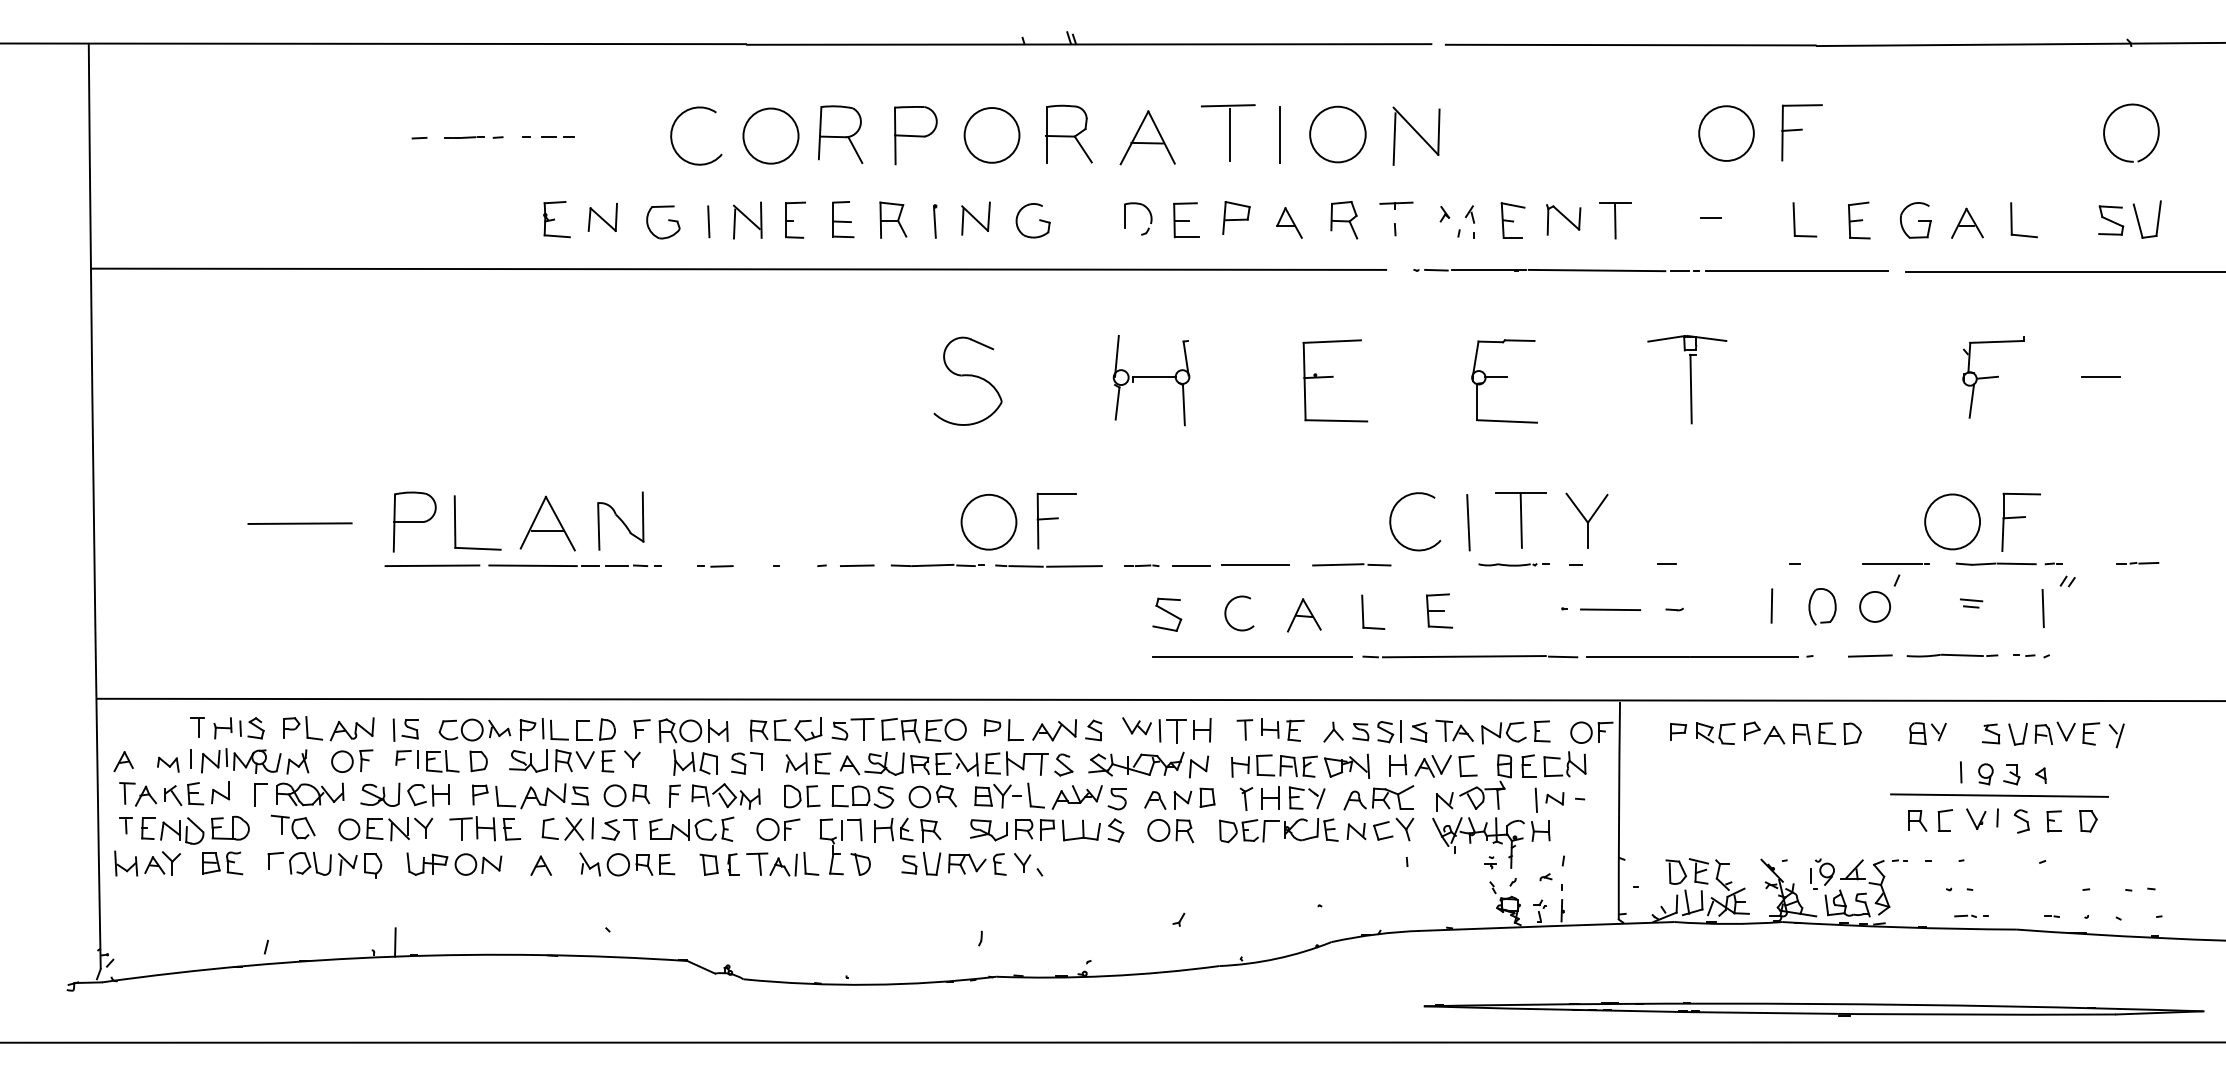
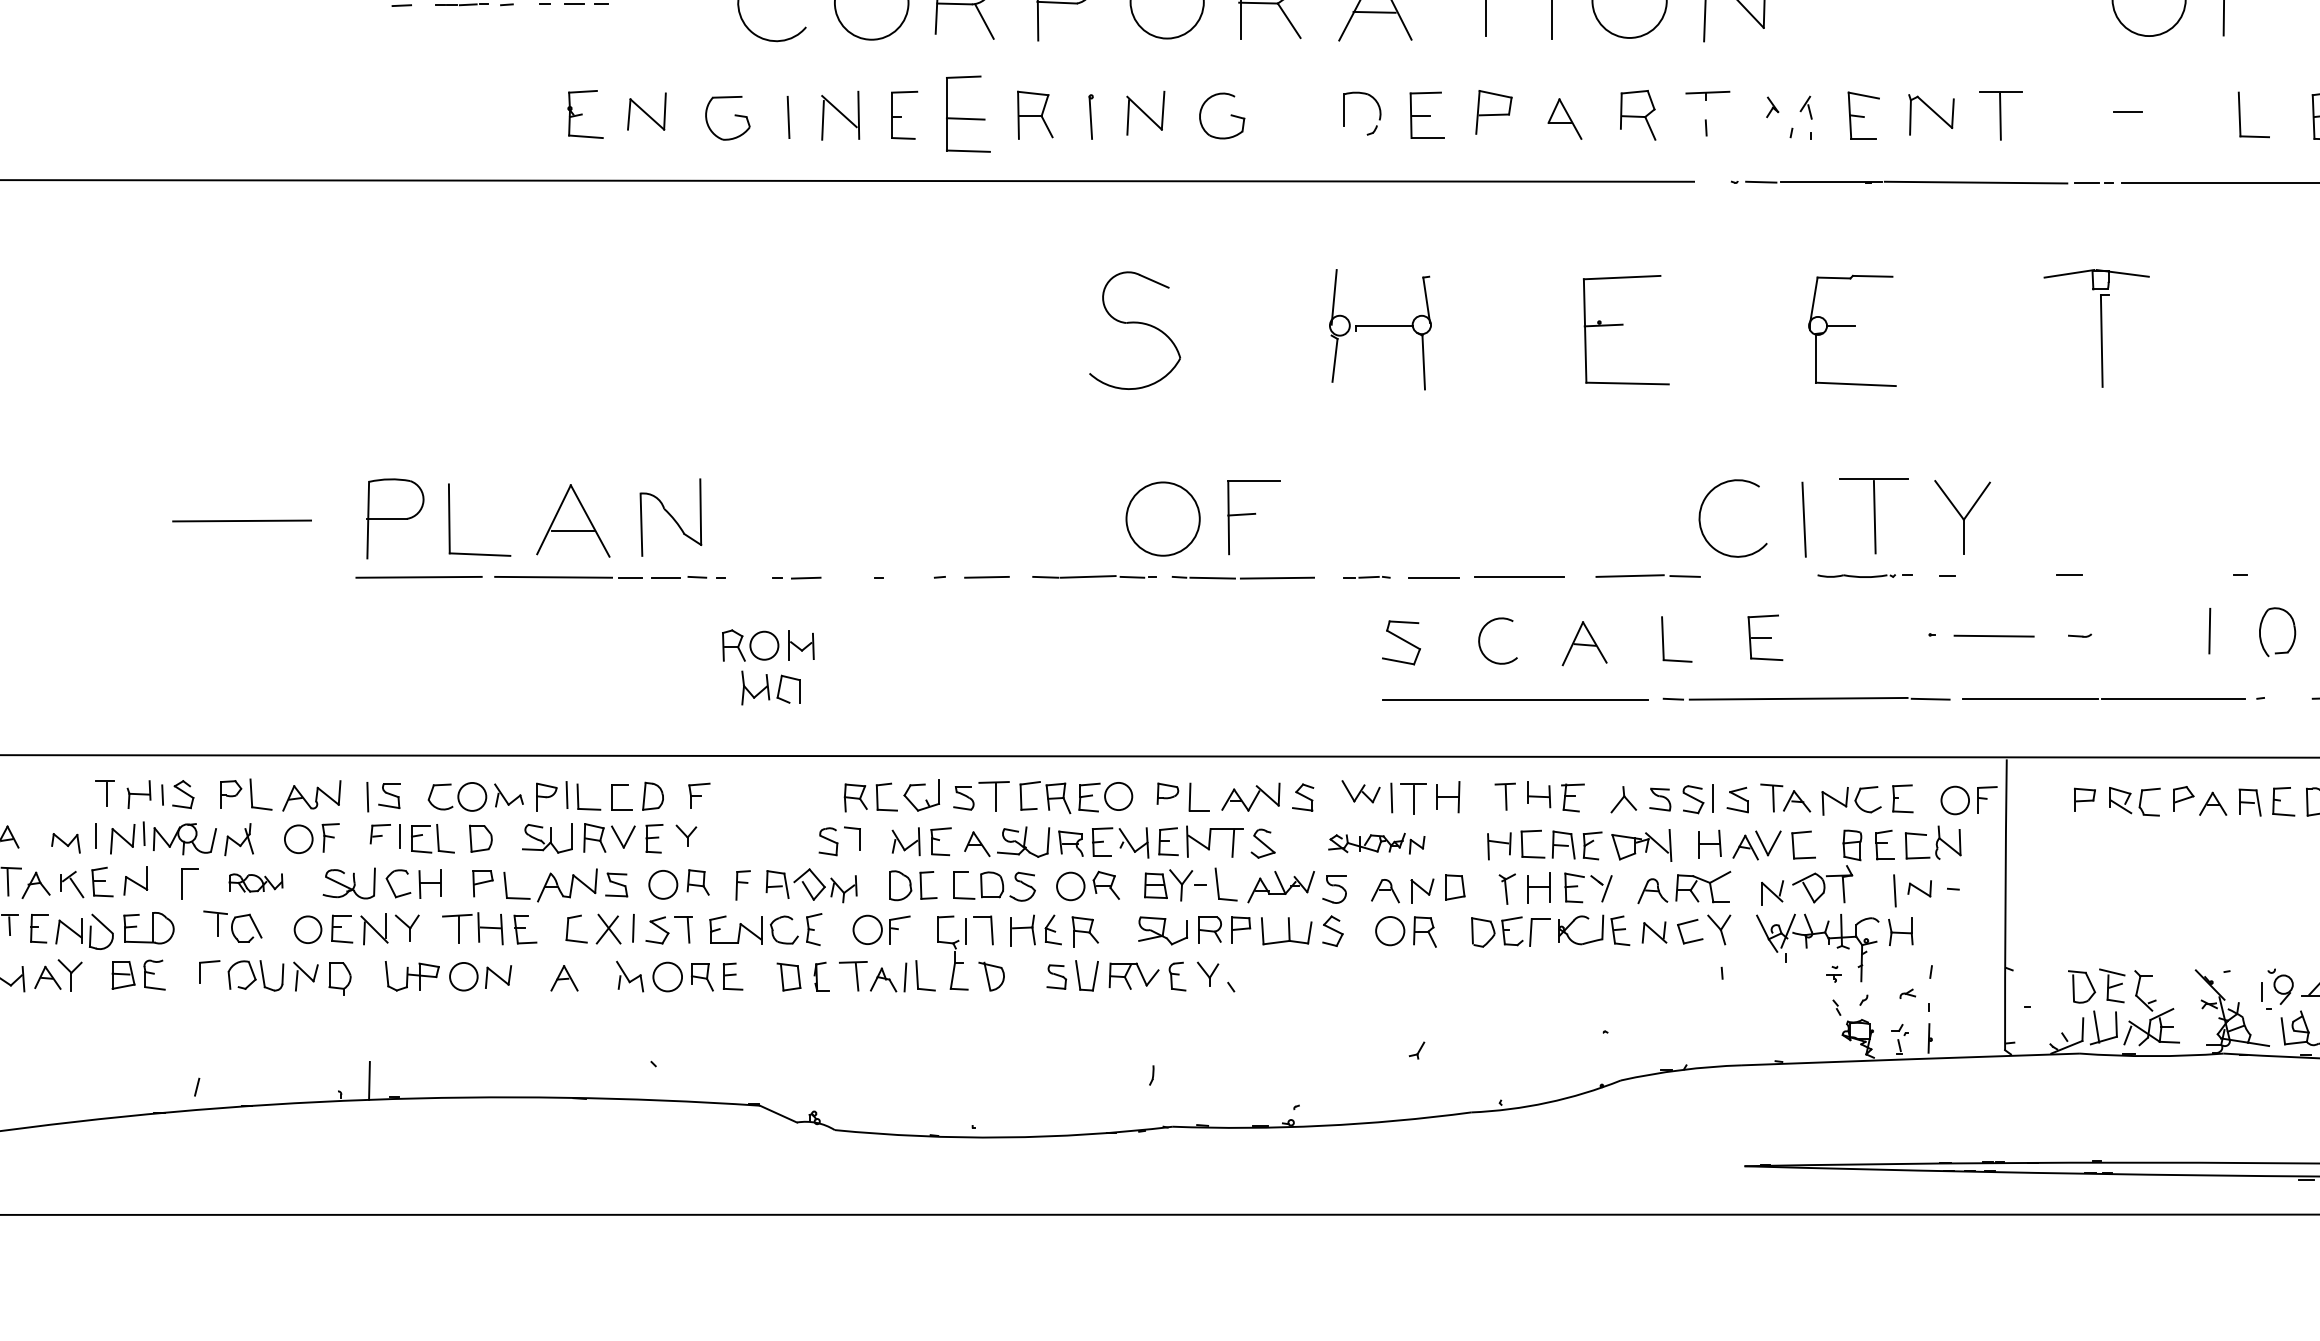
part: (843, 219) -> (968, 114), size x1.6
part: (693, 746) -> (768, 666), moved
part: (1148, 764) -> (1376, 842), size x0.6
part: (310, 794) -> (256, 883), size x0.6

